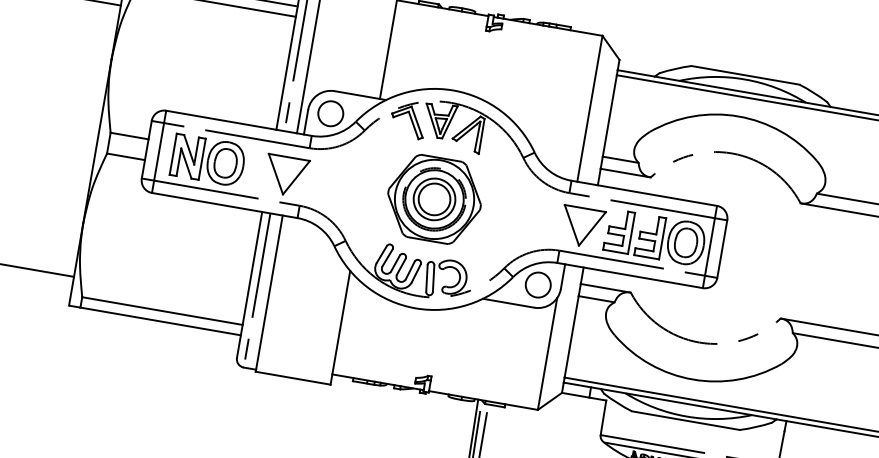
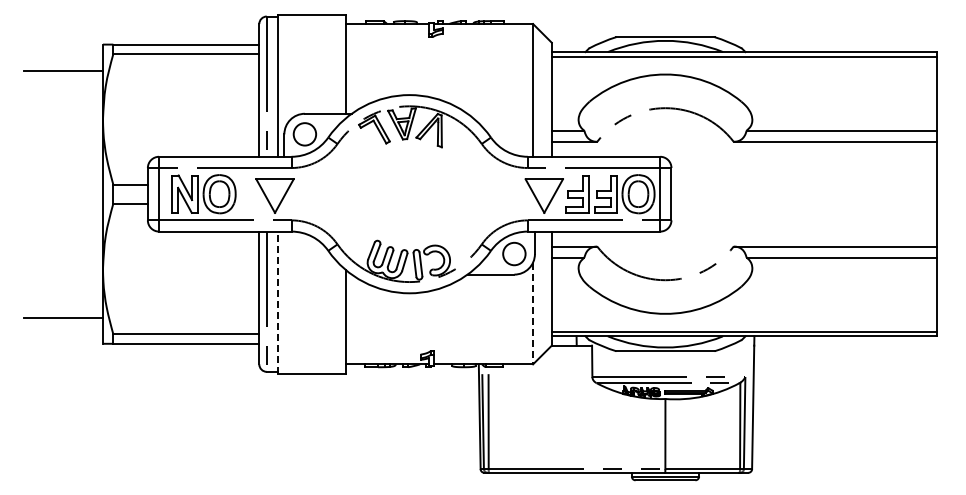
part: (434, 198) -> (409, 193), removed
line: (269, 293) -> (278, 302), solid -> dashed
line: (548, 354) -> (533, 313), solid -> dashed

